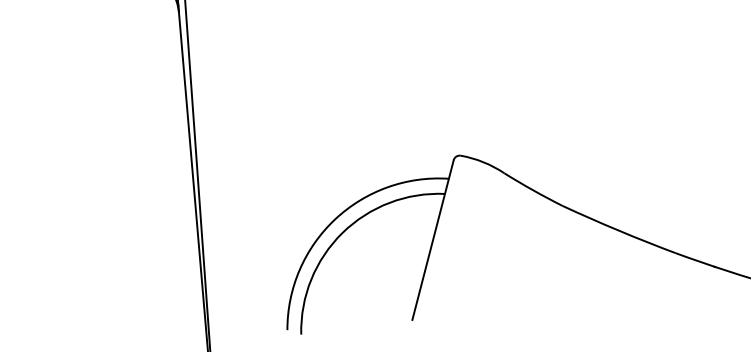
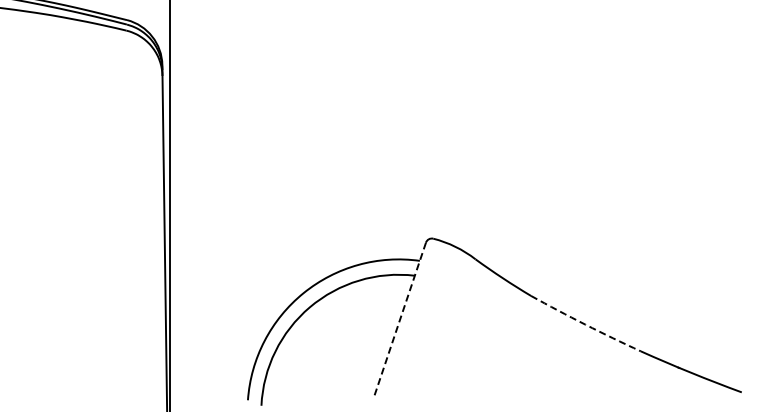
arc: (618, 230) -> (585, 324), solid -> dashed
line: (432, 240) -> (399, 321), solid -> dashed

